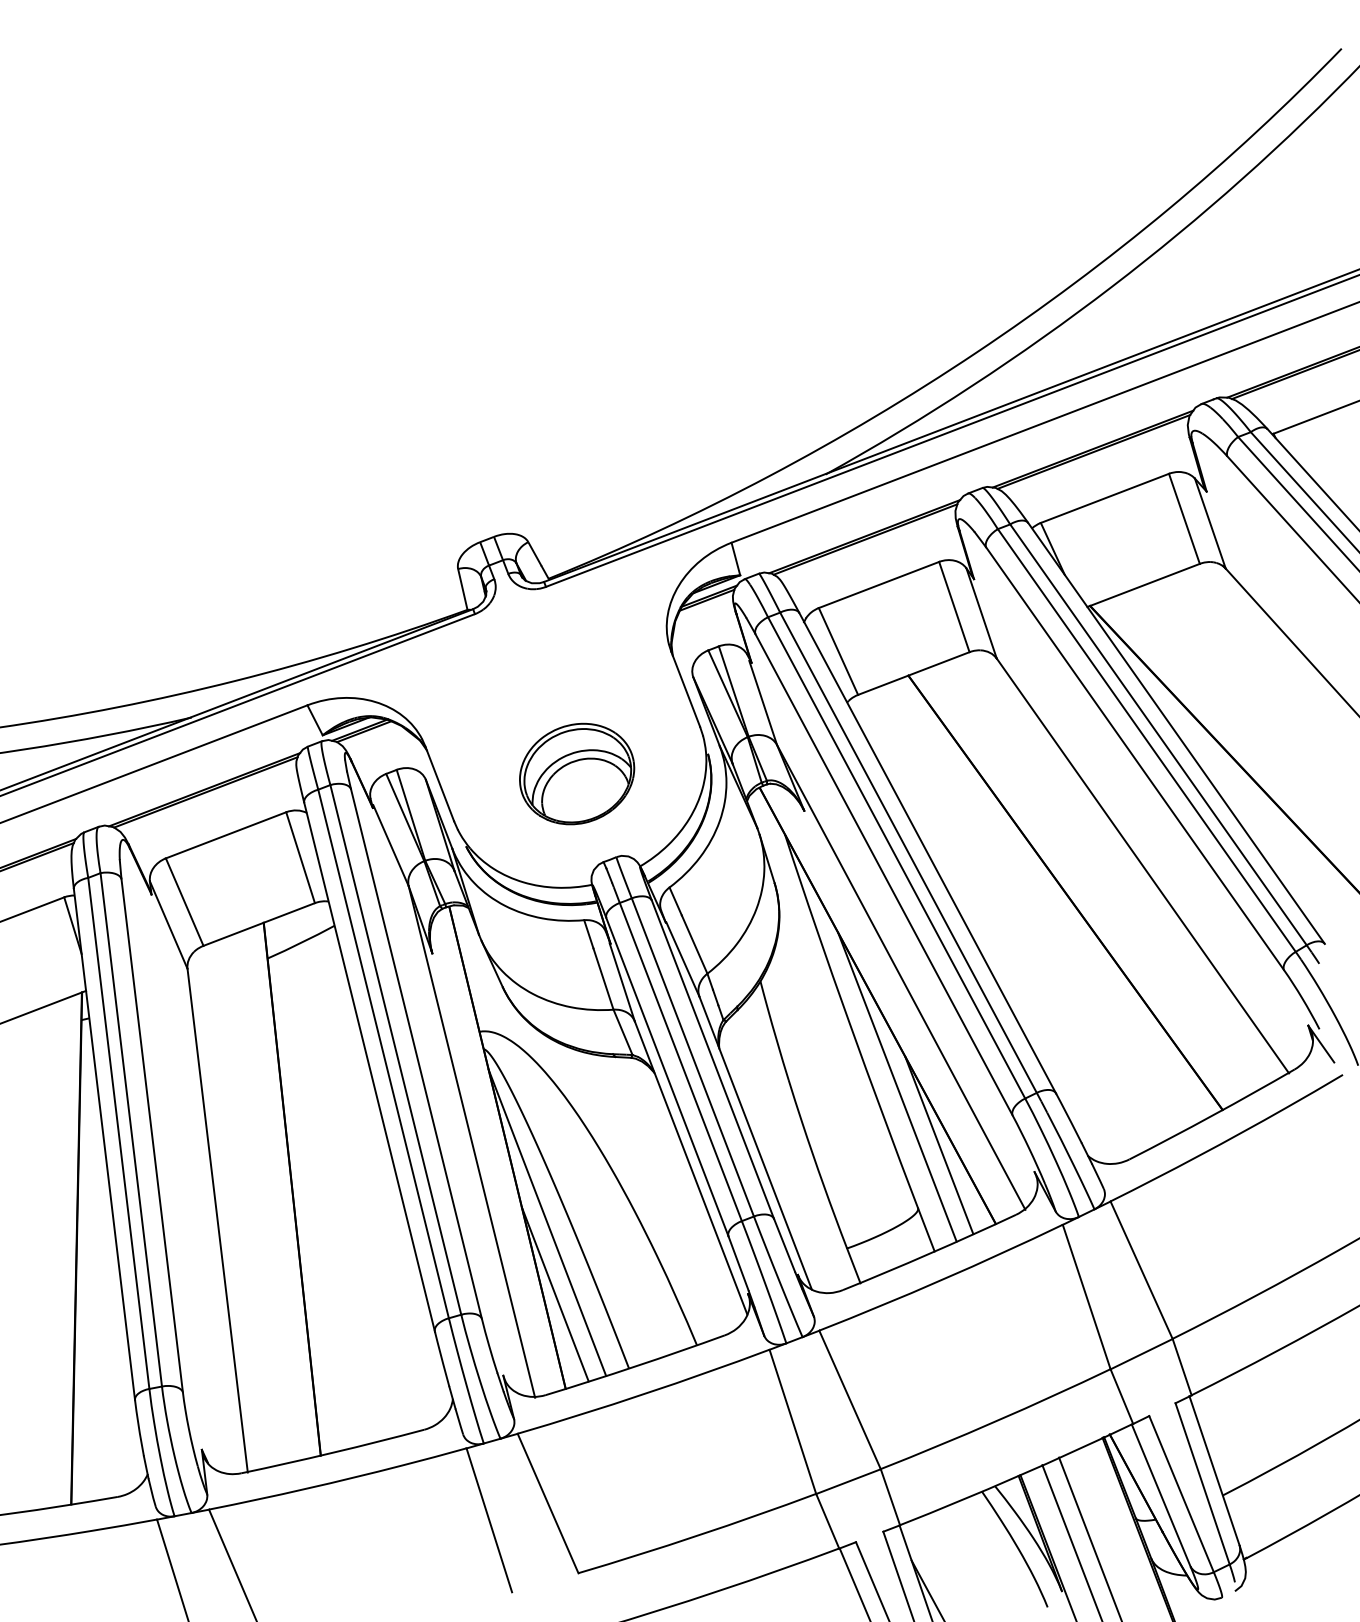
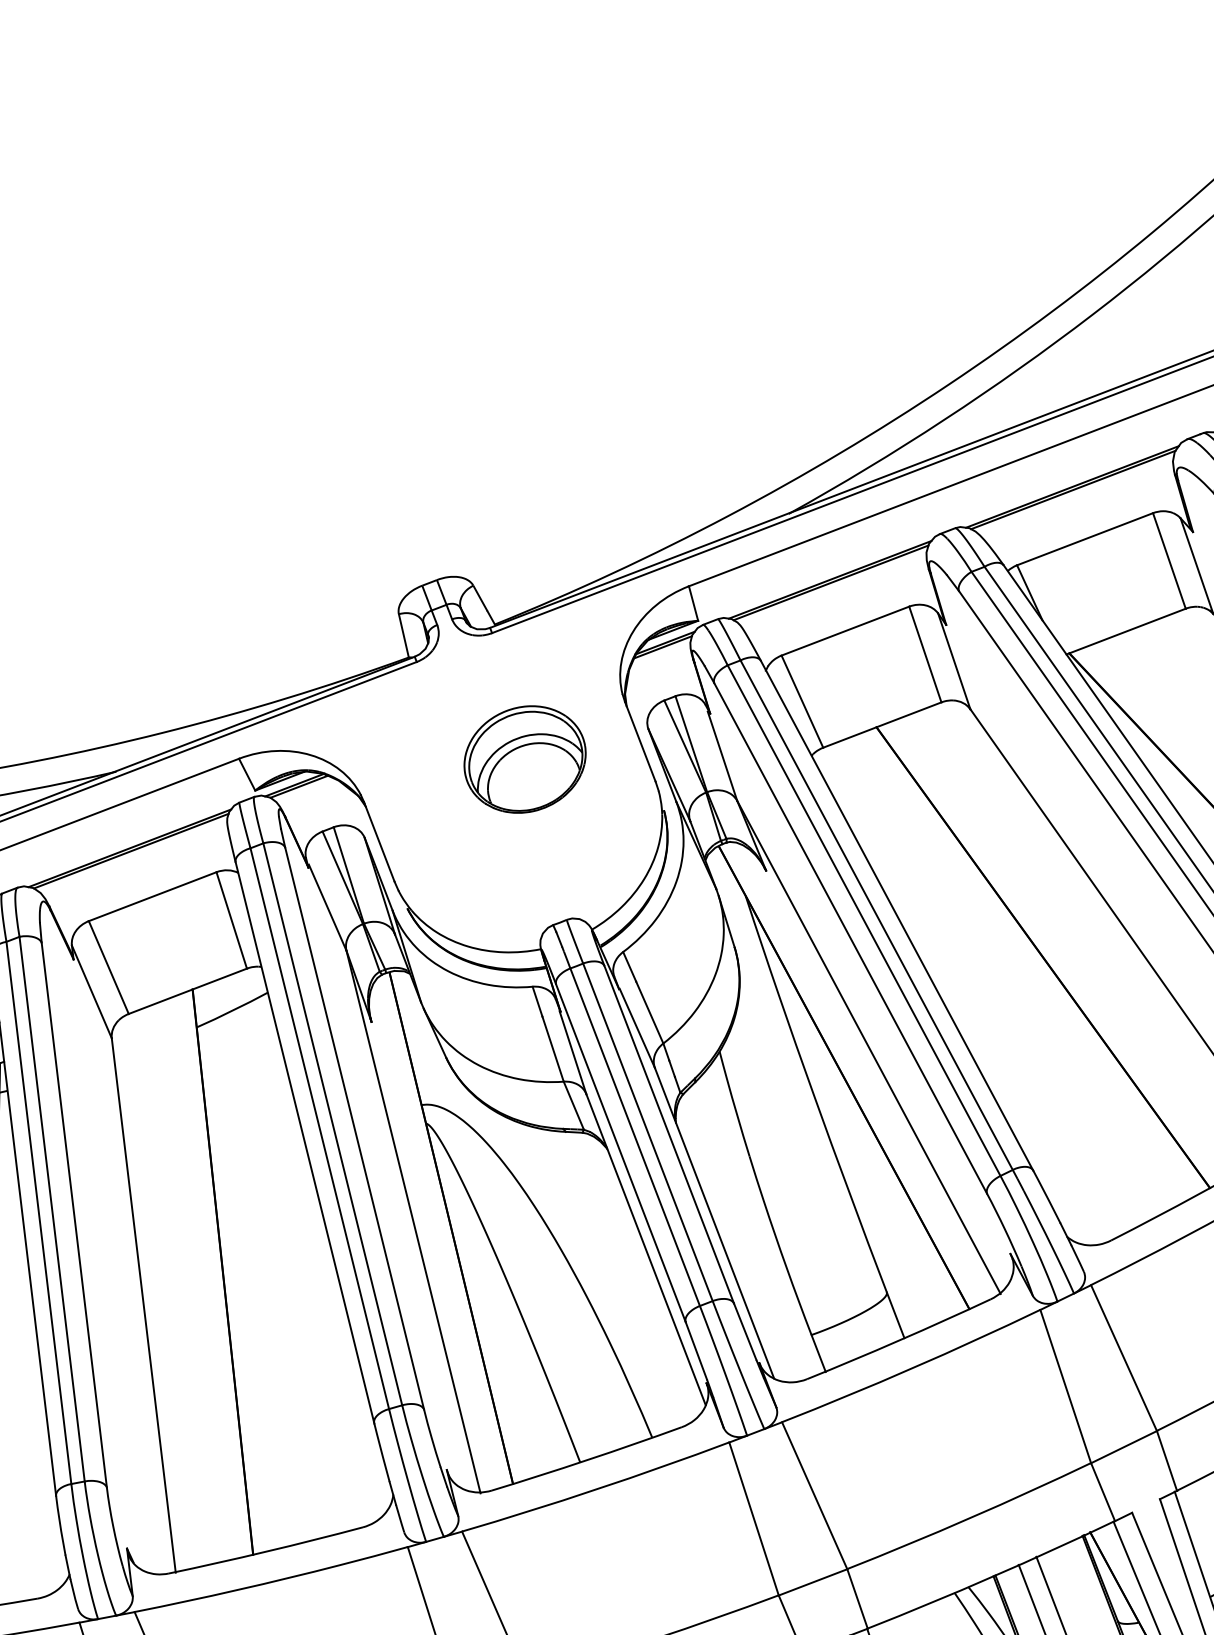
part: (577, 773) -> (525, 758), moved
line: (897, 1086) -> (865, 1163), removed
line: (939, 1145) -> (909, 1225), removed
line: (547, 1222) -> (493, 1307), removed
line: (554, 1294) -> (501, 1383), removed

